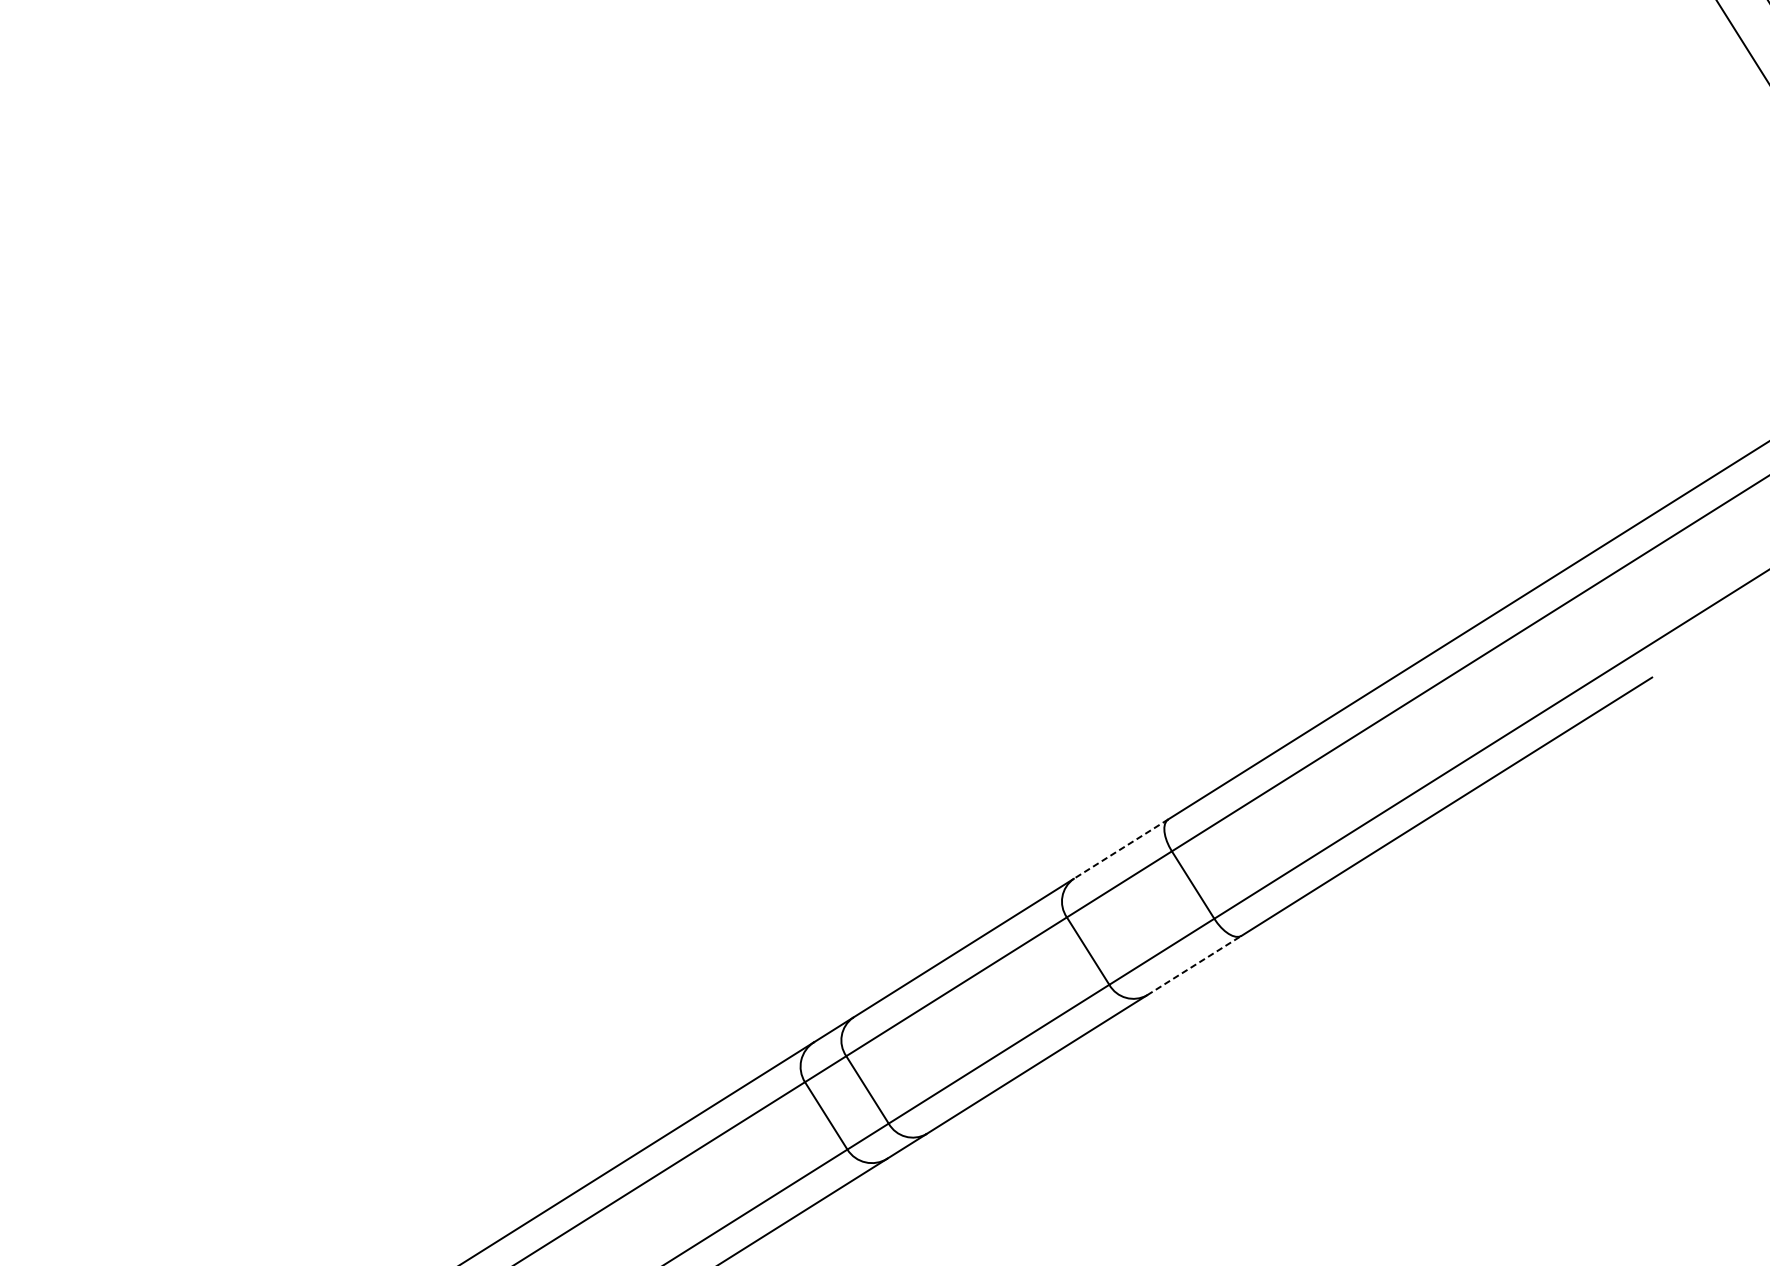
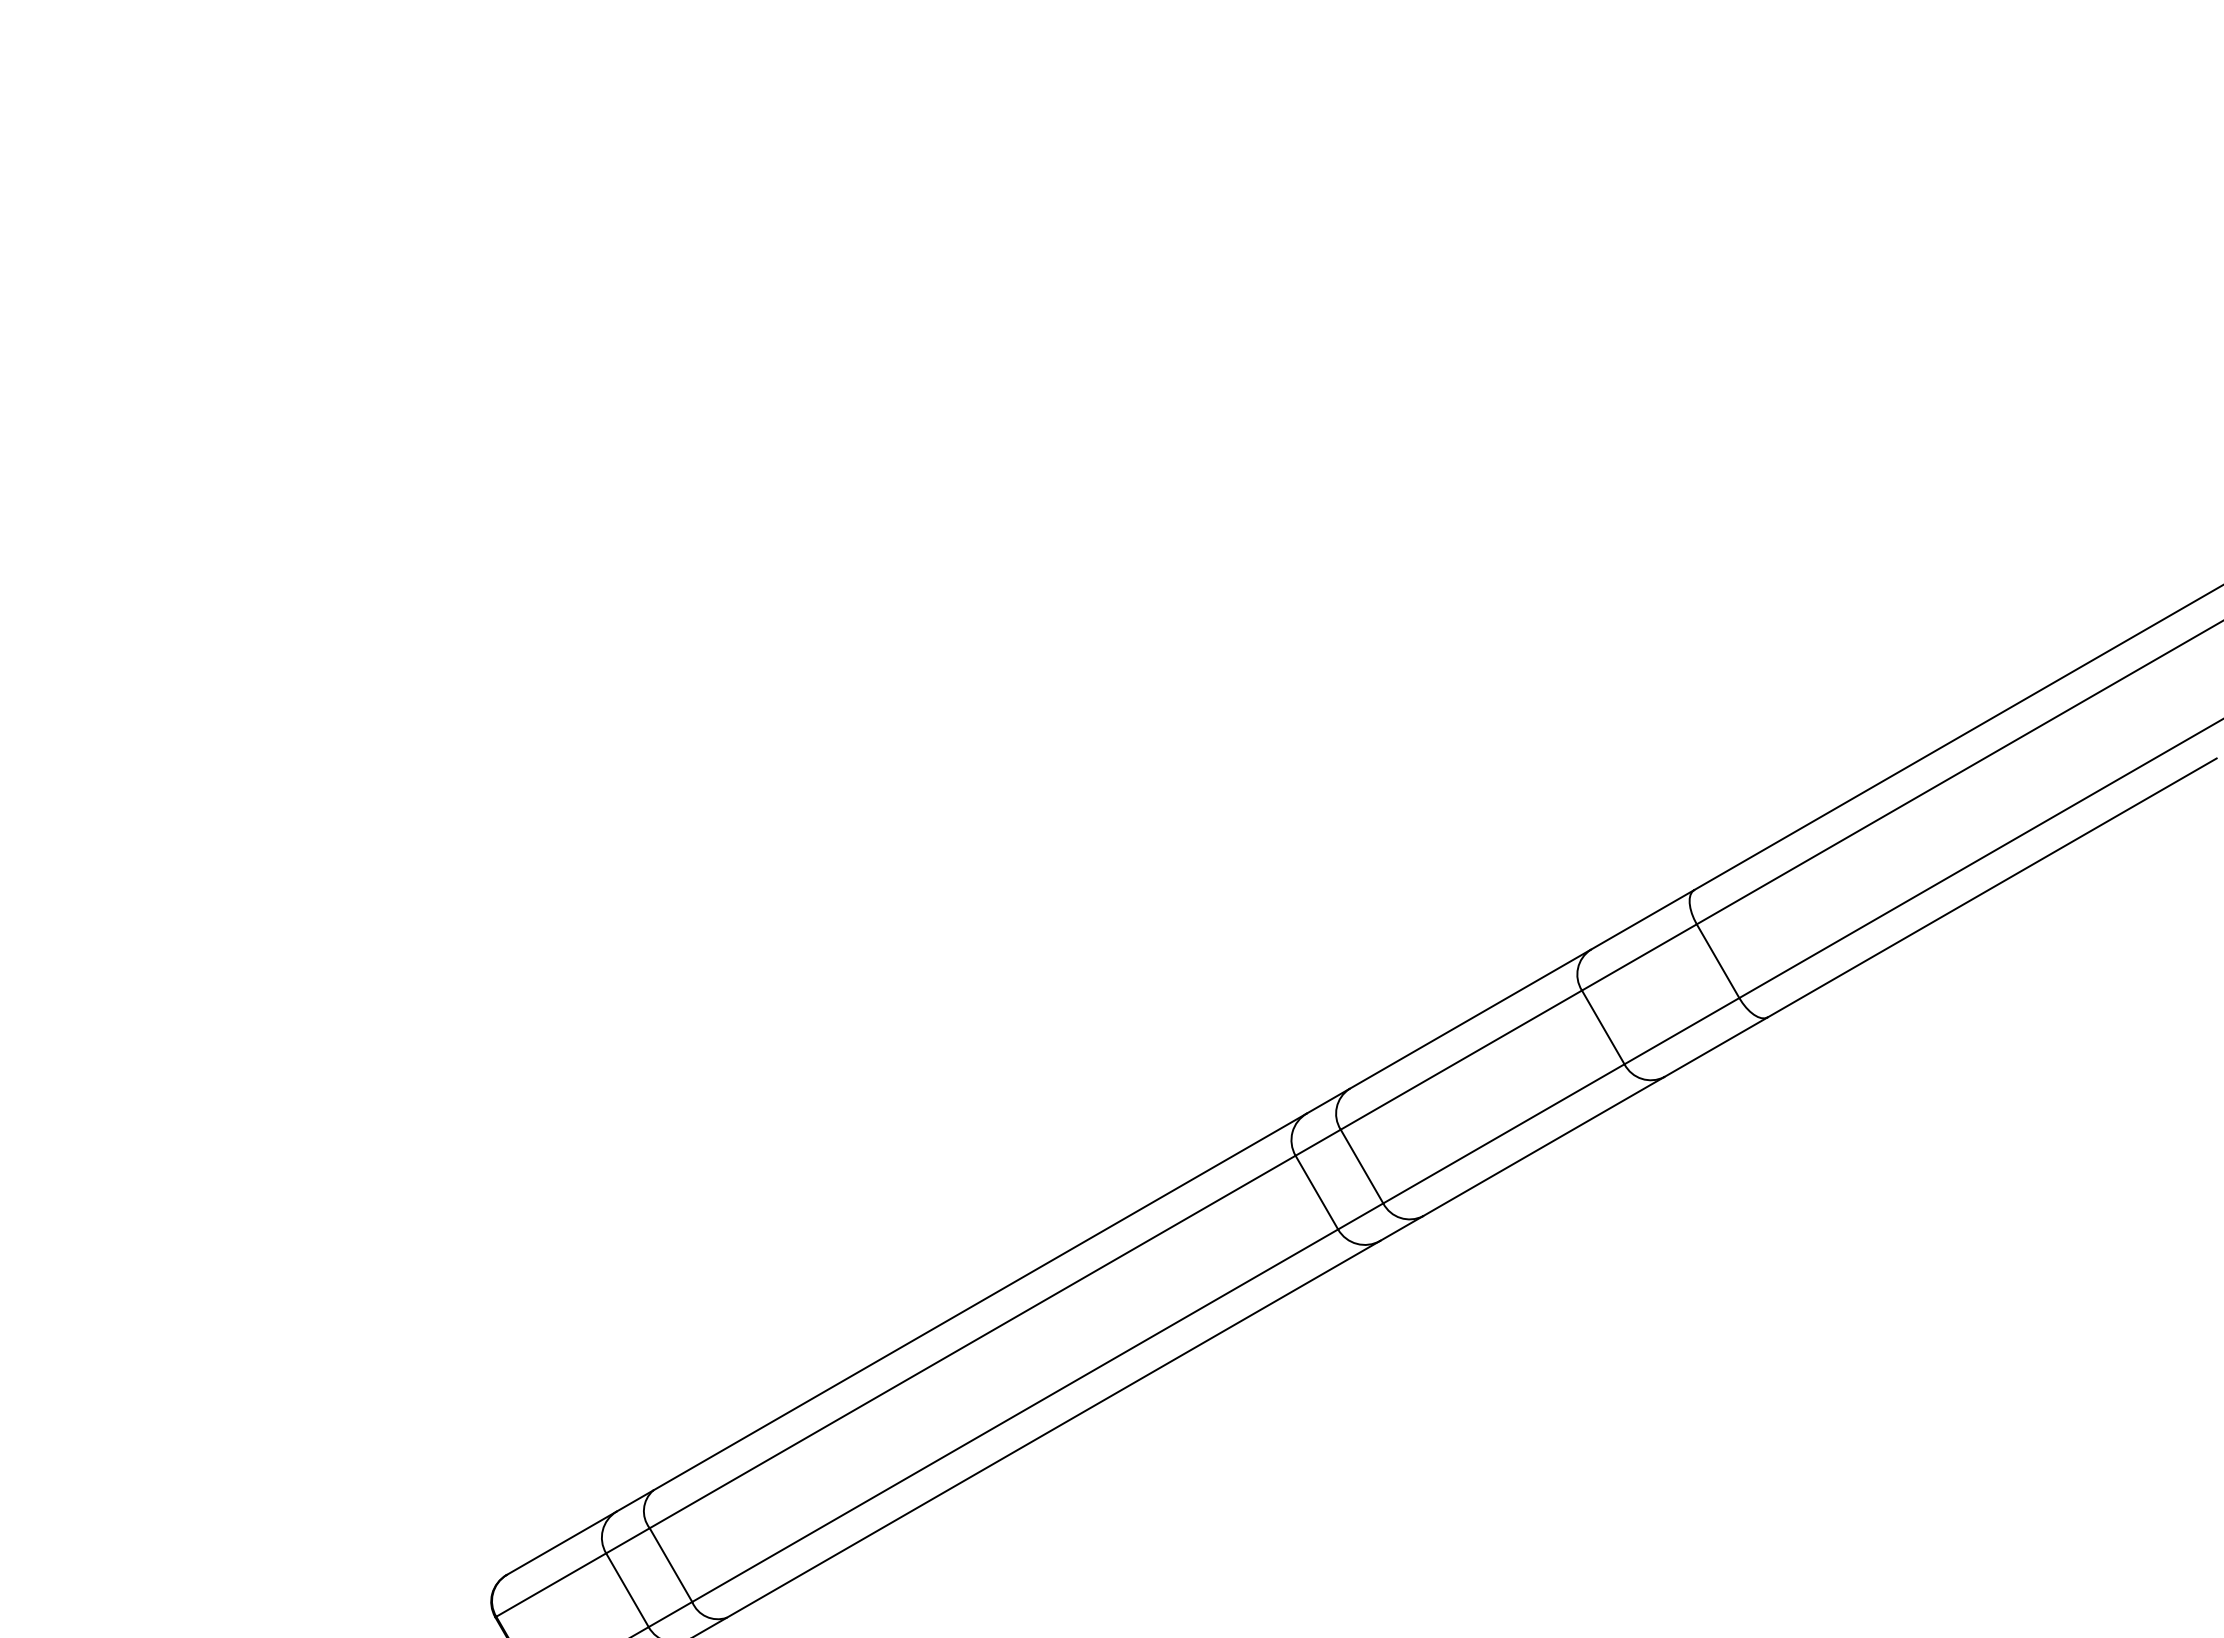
line: (1120, 848) -> (1642, 919), dashed -> solid
line: (1194, 965) -> (1716, 1047), dashed -> solid

